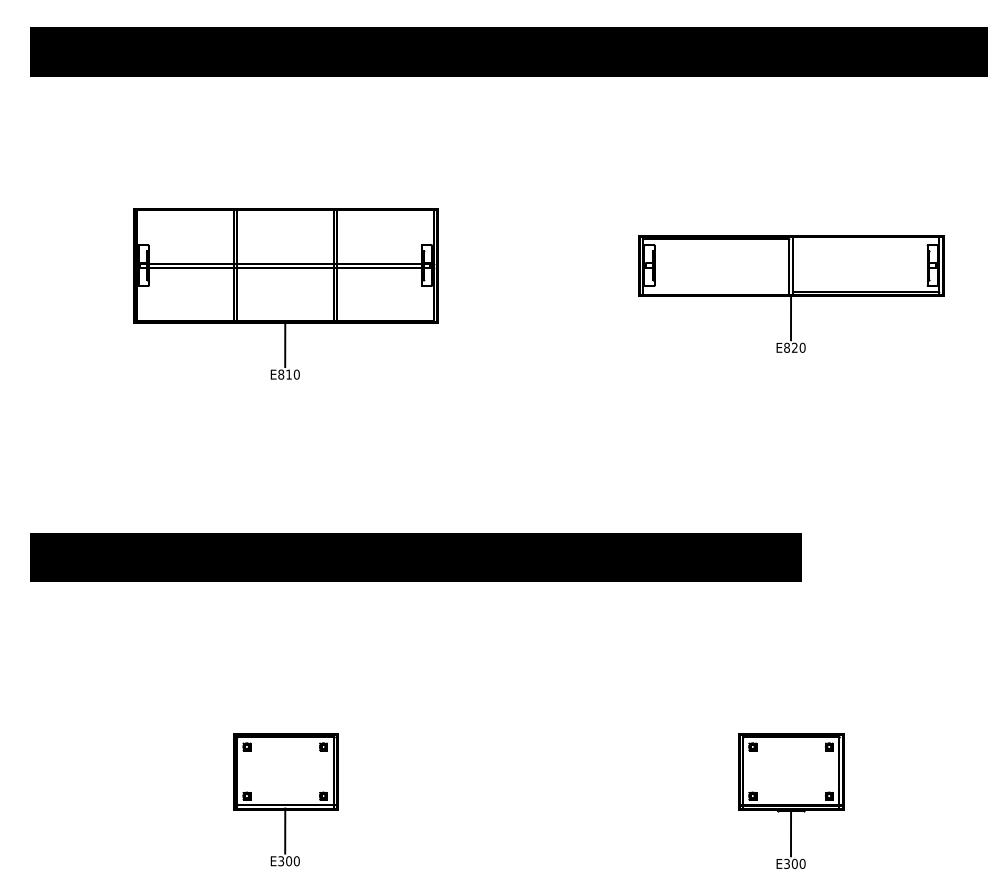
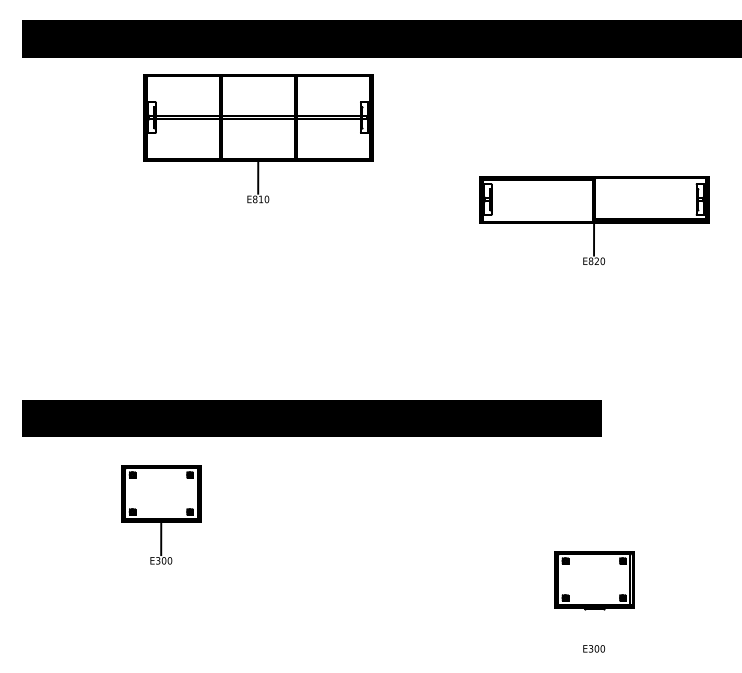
part: (285, 293) -> (258, 138), moved
part: (285, 799) -> (161, 514), moved
line: (791, 834) -> (594, 626), removed

